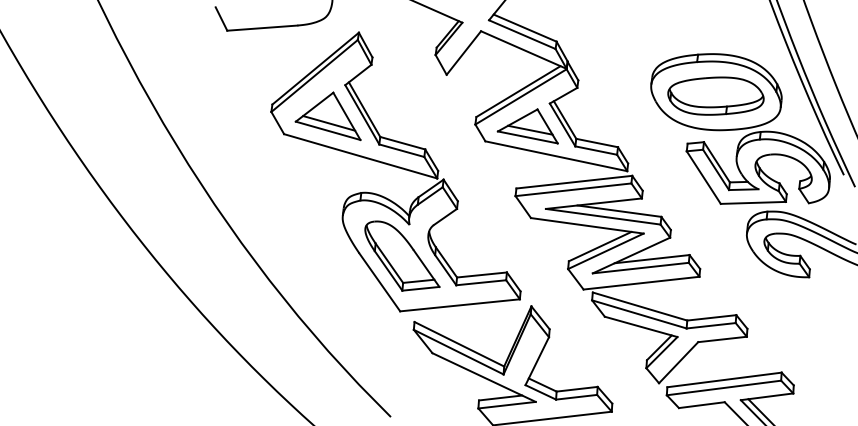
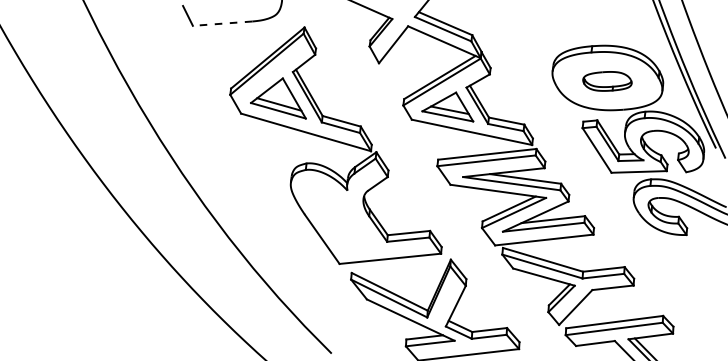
line: (262, 27) -> (222, 23), solid -> dashed
part: (716, 96) -> (607, 81), size x0.6
part: (402, 255) -> (341, 216), removed

